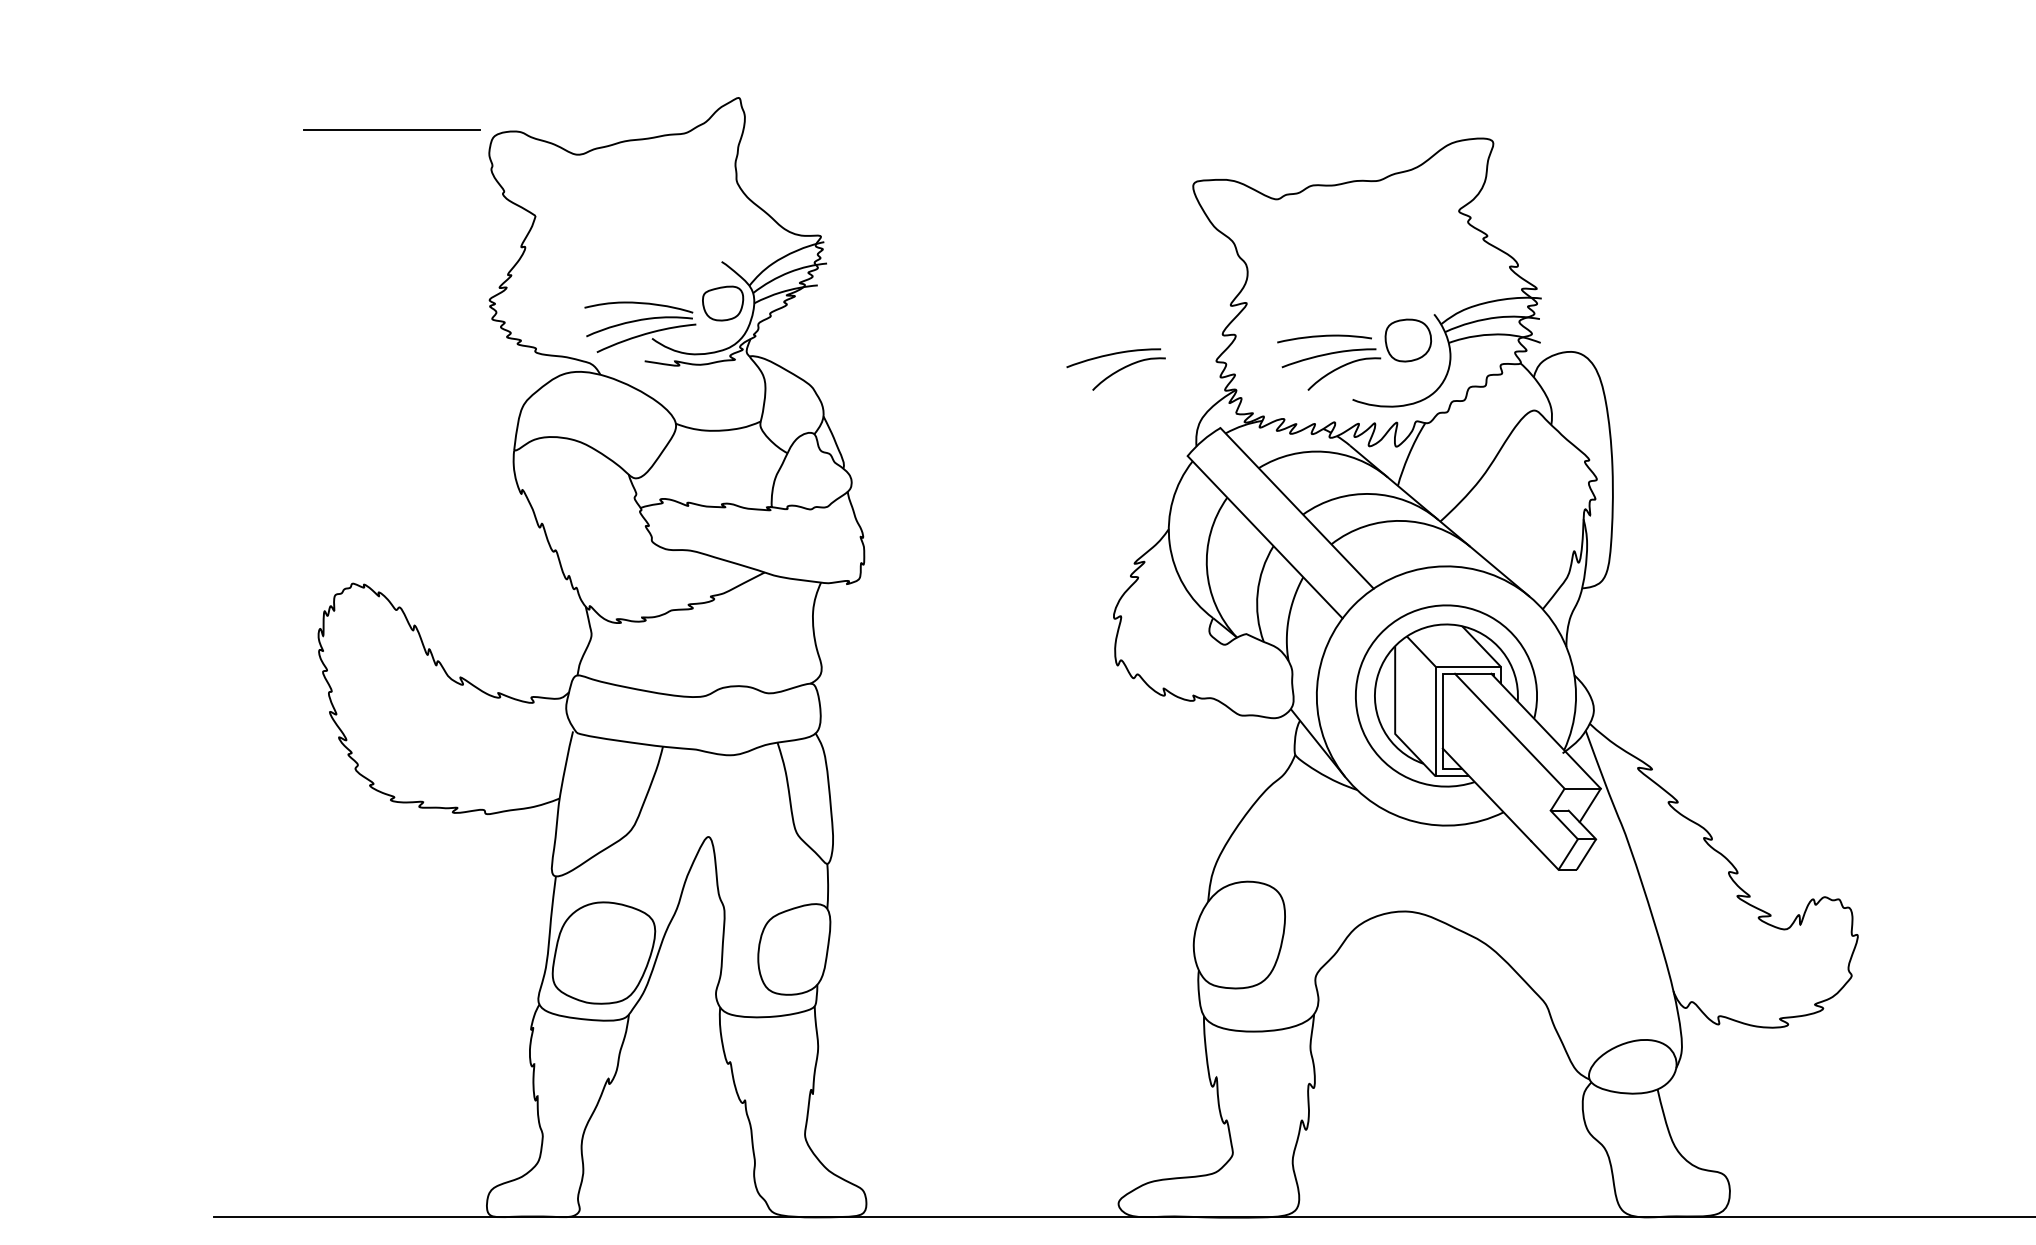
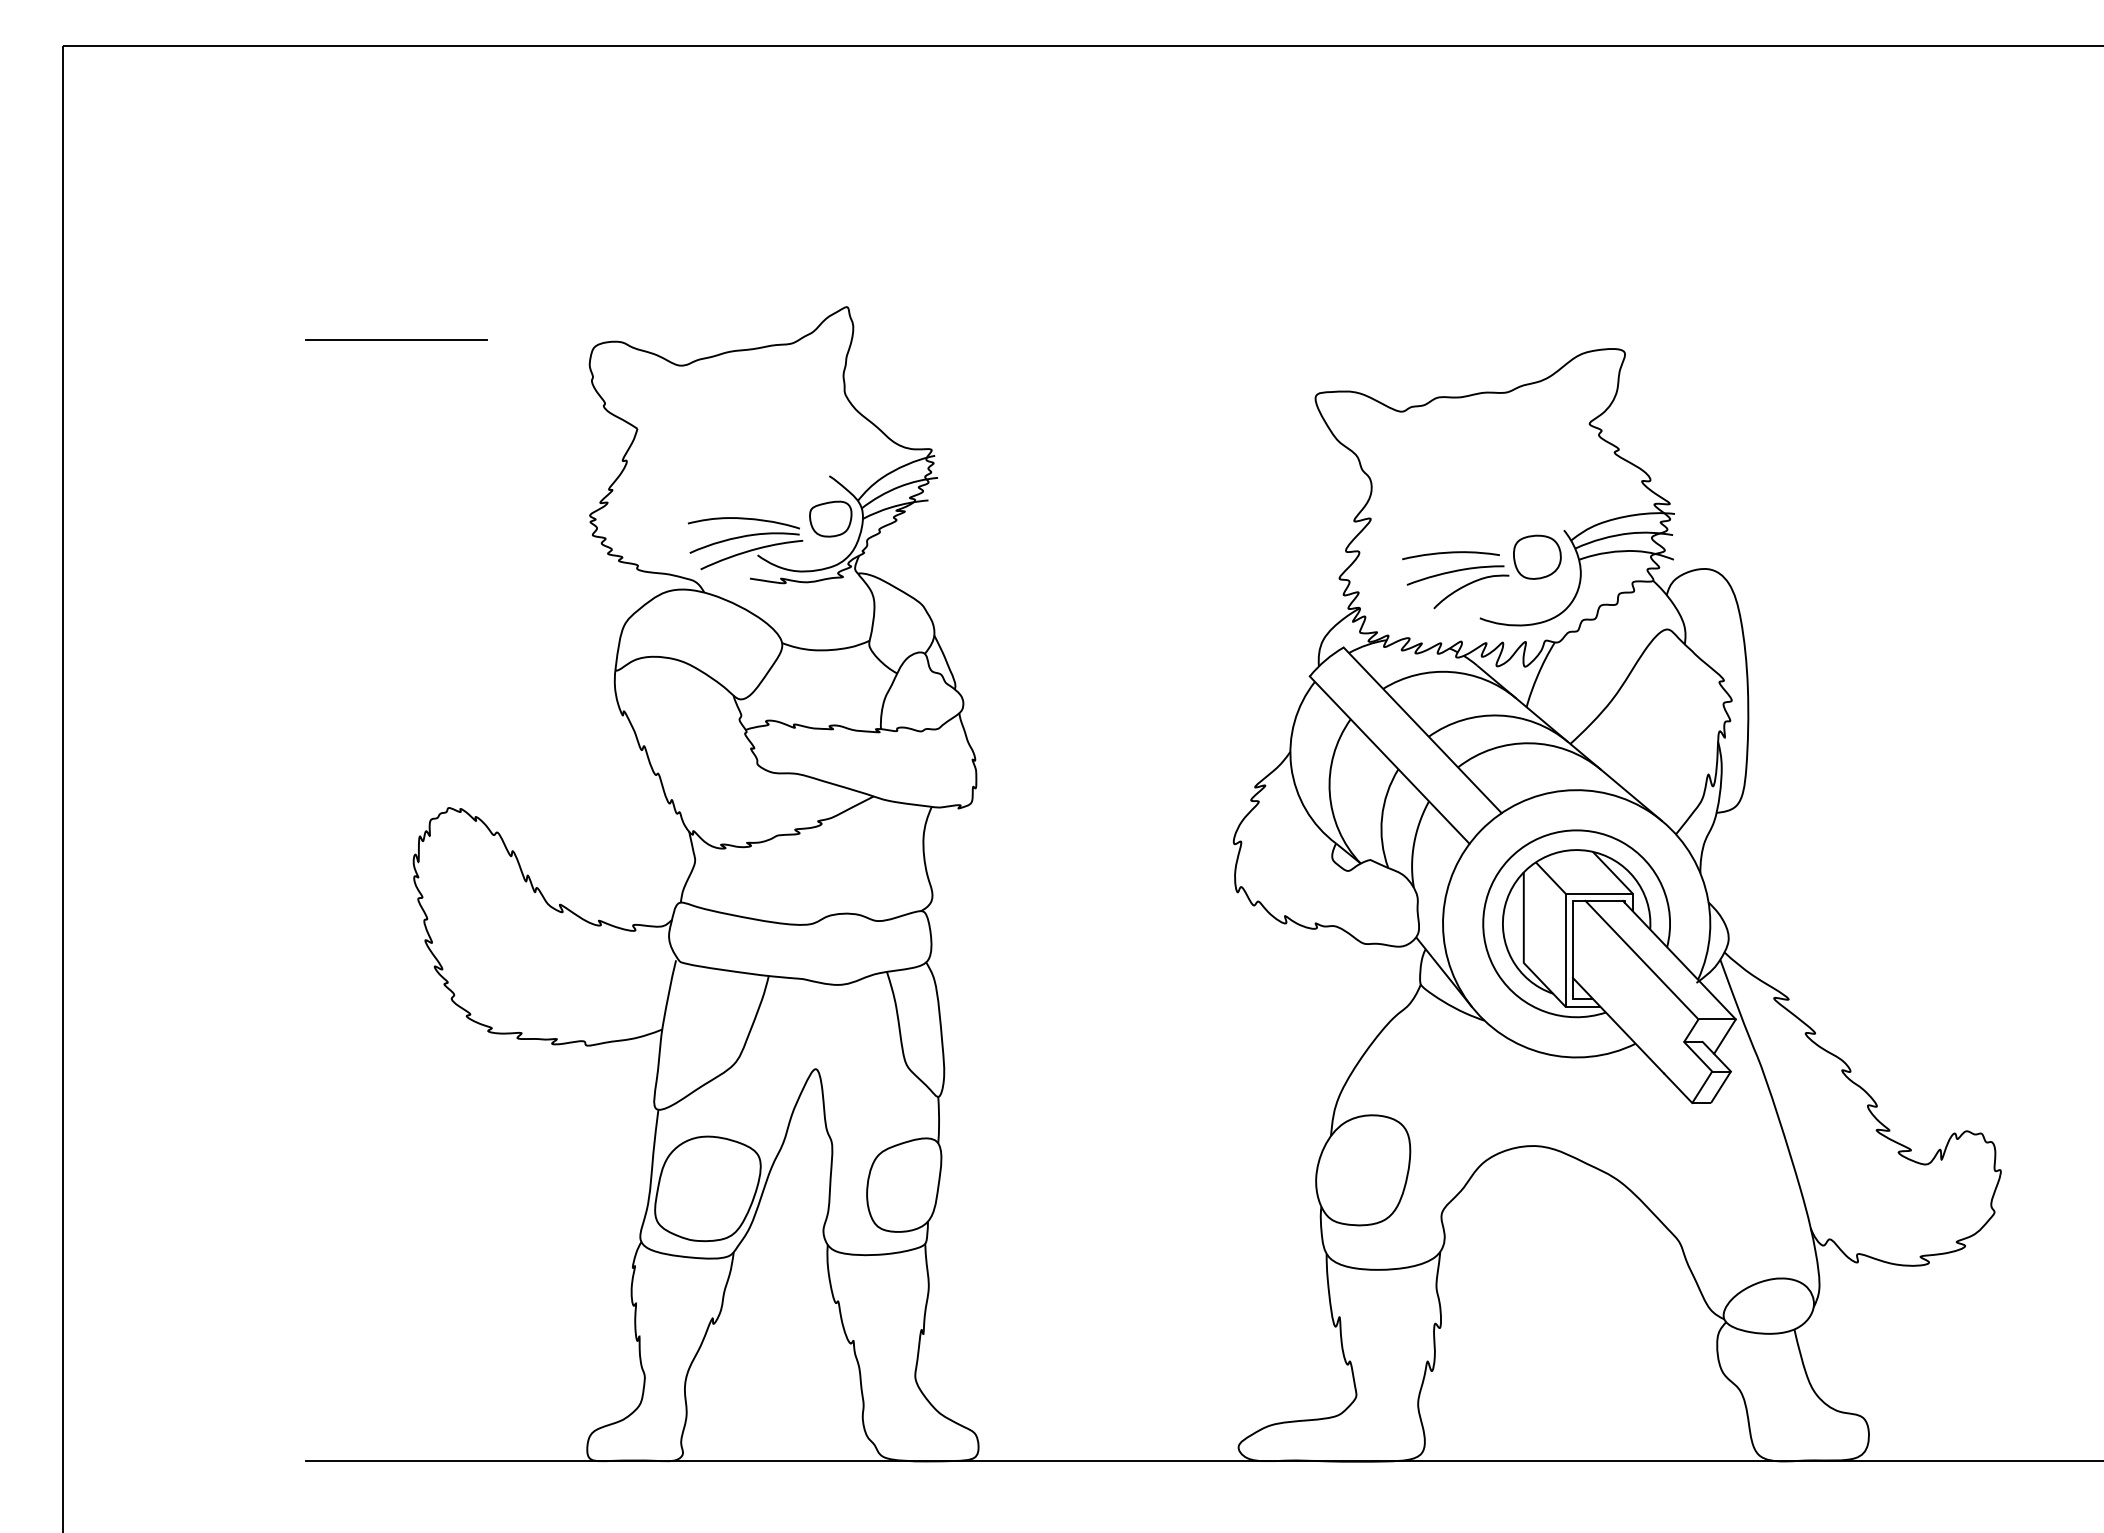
line: (392, 129) -> (396, 339), moved
part: (1115, 369) -> (1235, 587), removed

